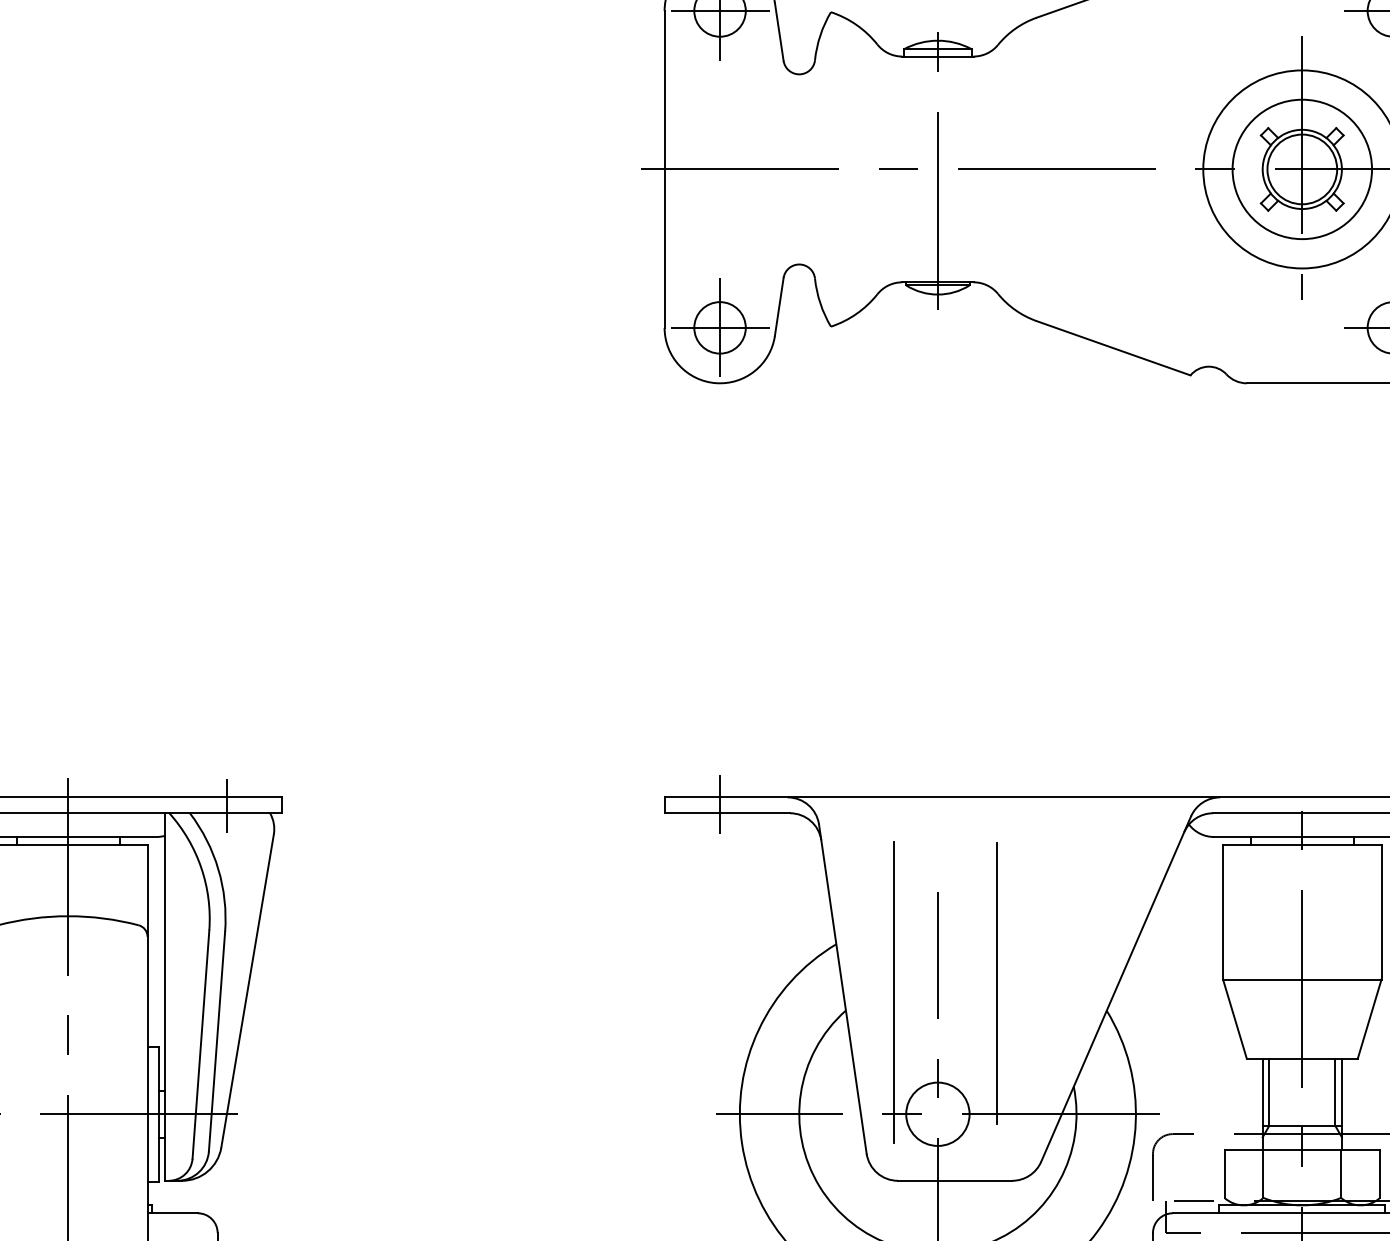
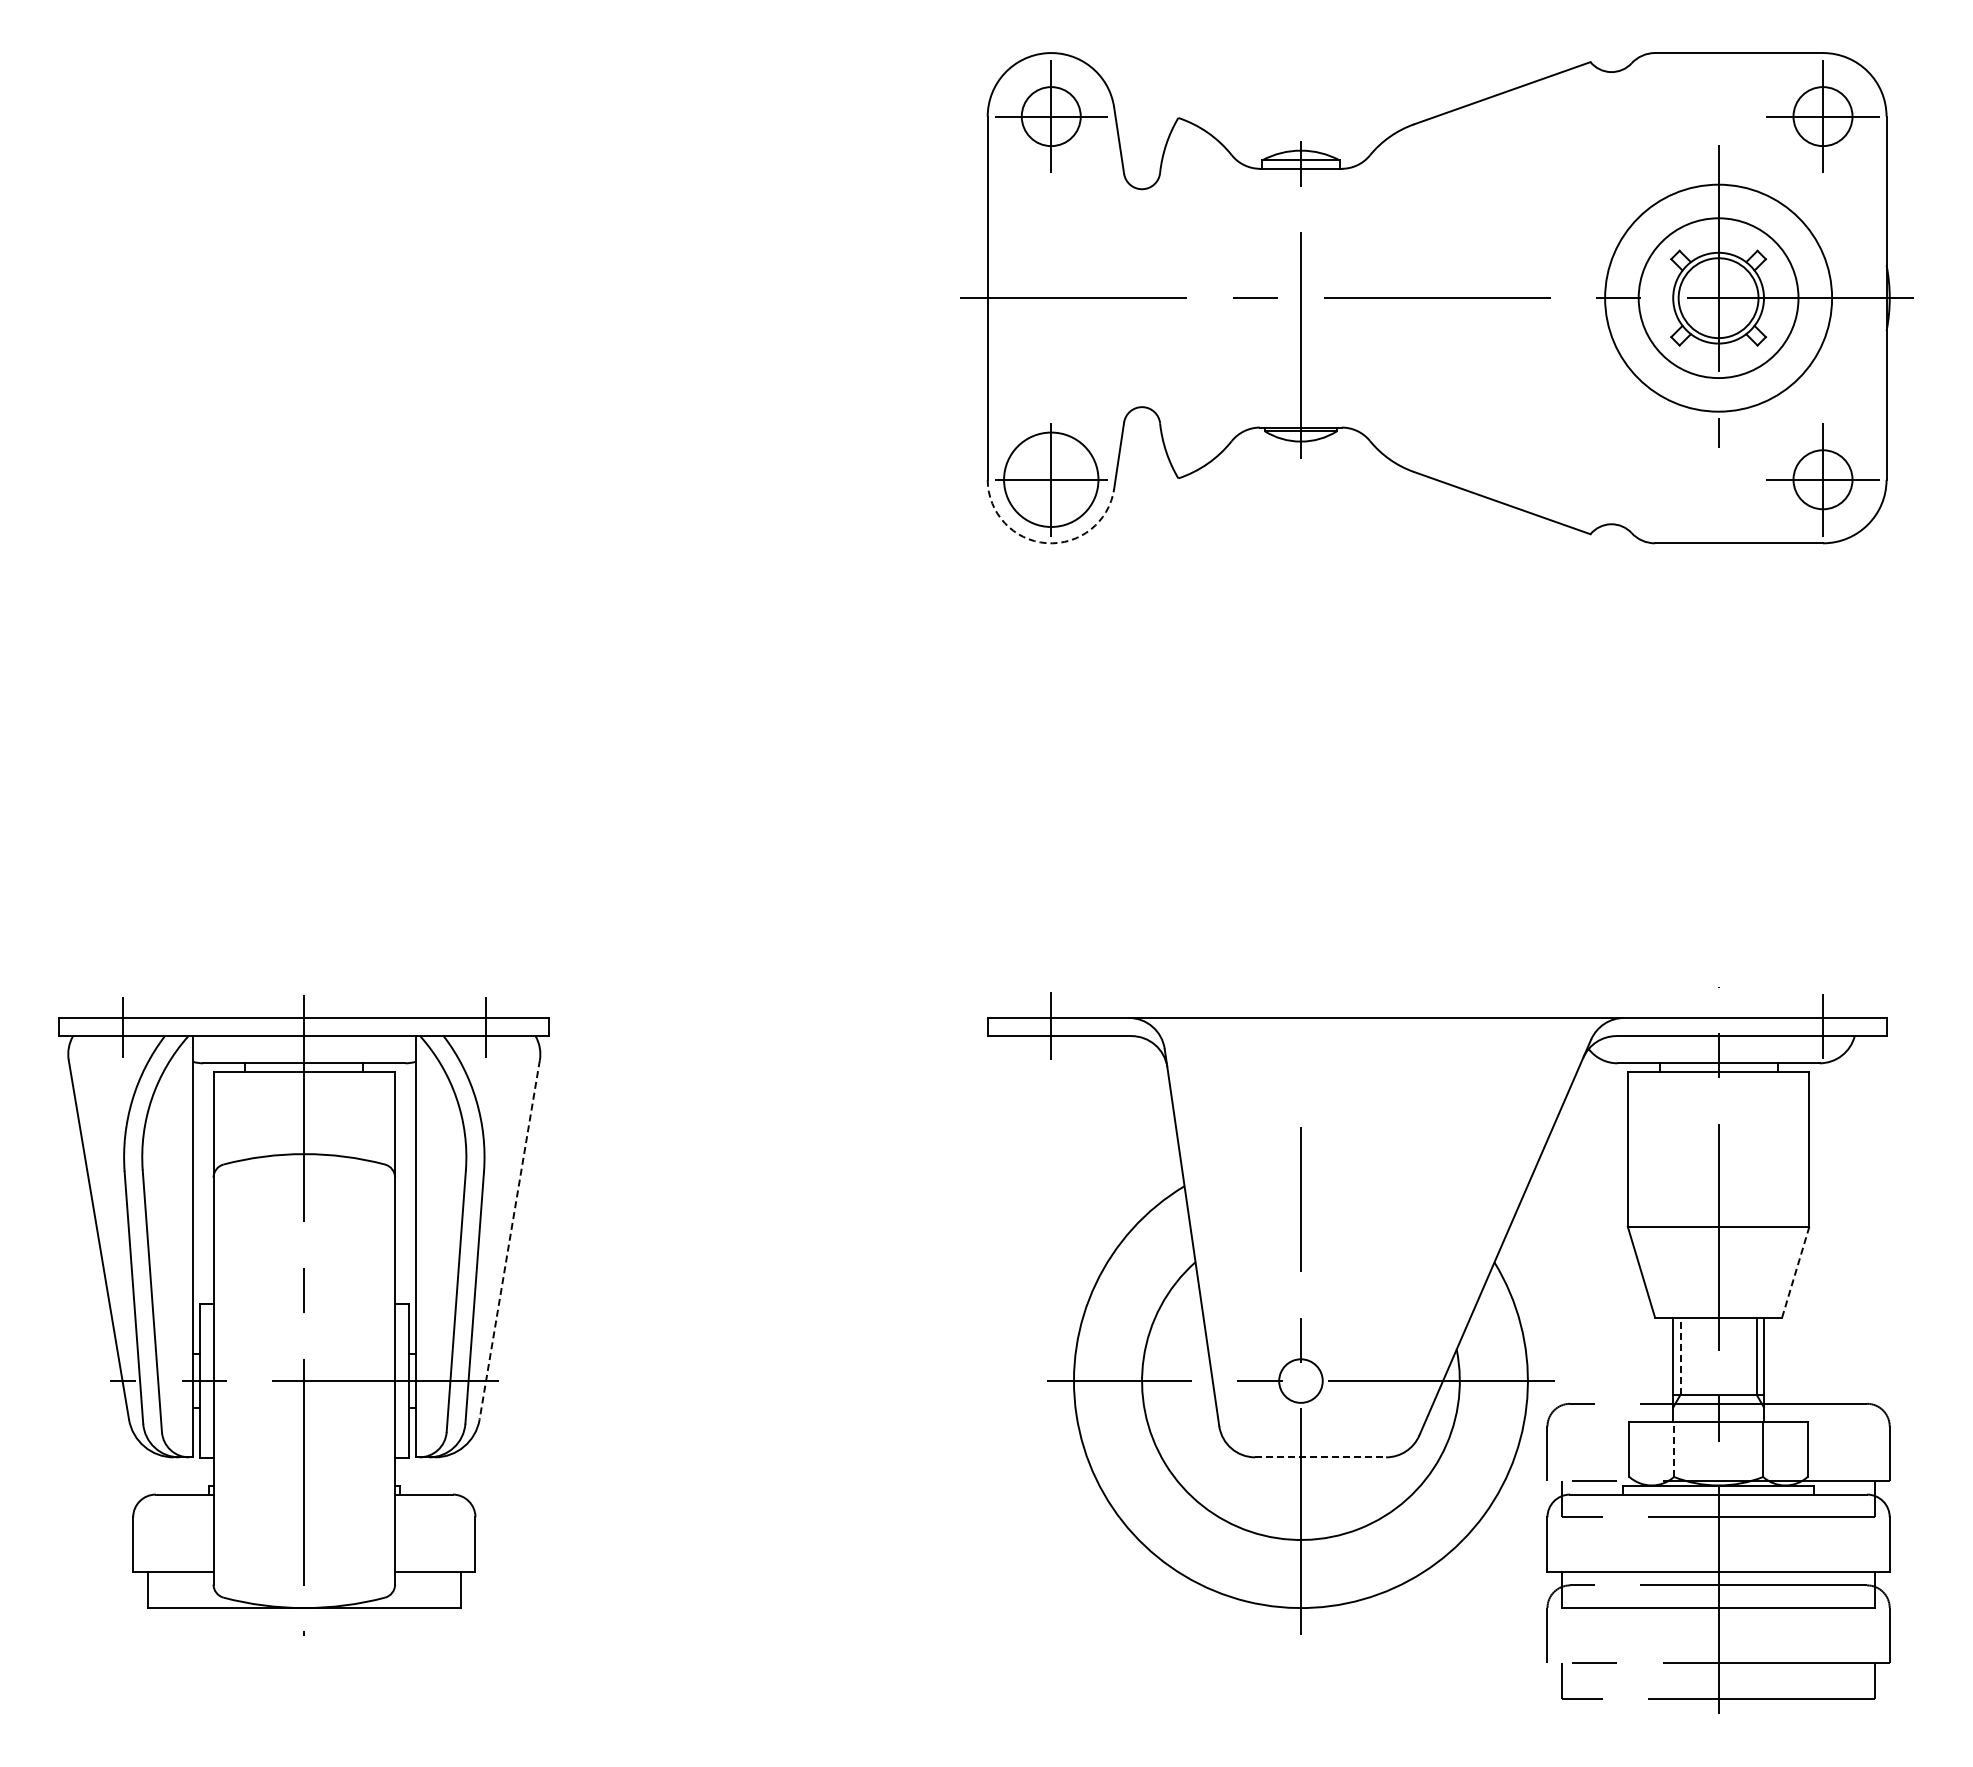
circle: (719, 327) -> (1050, 479), size x1.6
arc: (715, 383) -> (1046, 543), solid -> dashed
line: (997, 982) -> (1369, 1230), removed
line: (247, 991) -> (509, 1240), solid -> dashed
line: (894, 991) -> (1251, 1240), removed
line: (1369, 1019) -> (1795, 1272), solid -> dashed
line: (1269, 1092) -> (1680, 1356), solid -> dashed
circle: (937, 1113) -> (1300, 1380), size x0.6
line: (1263, 1173) -> (1674, 1449), solid -> dashed
line: (955, 1180) -> (1321, 1457), solid -> dashed

